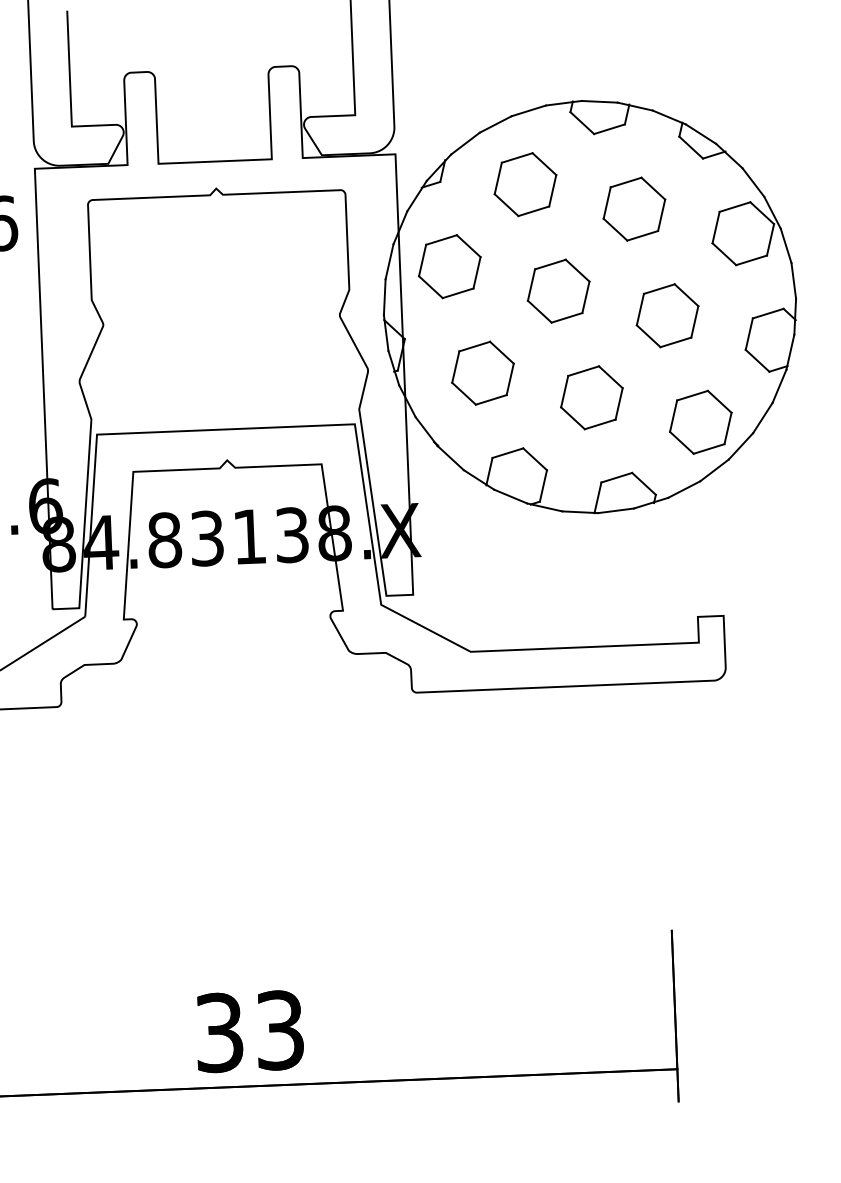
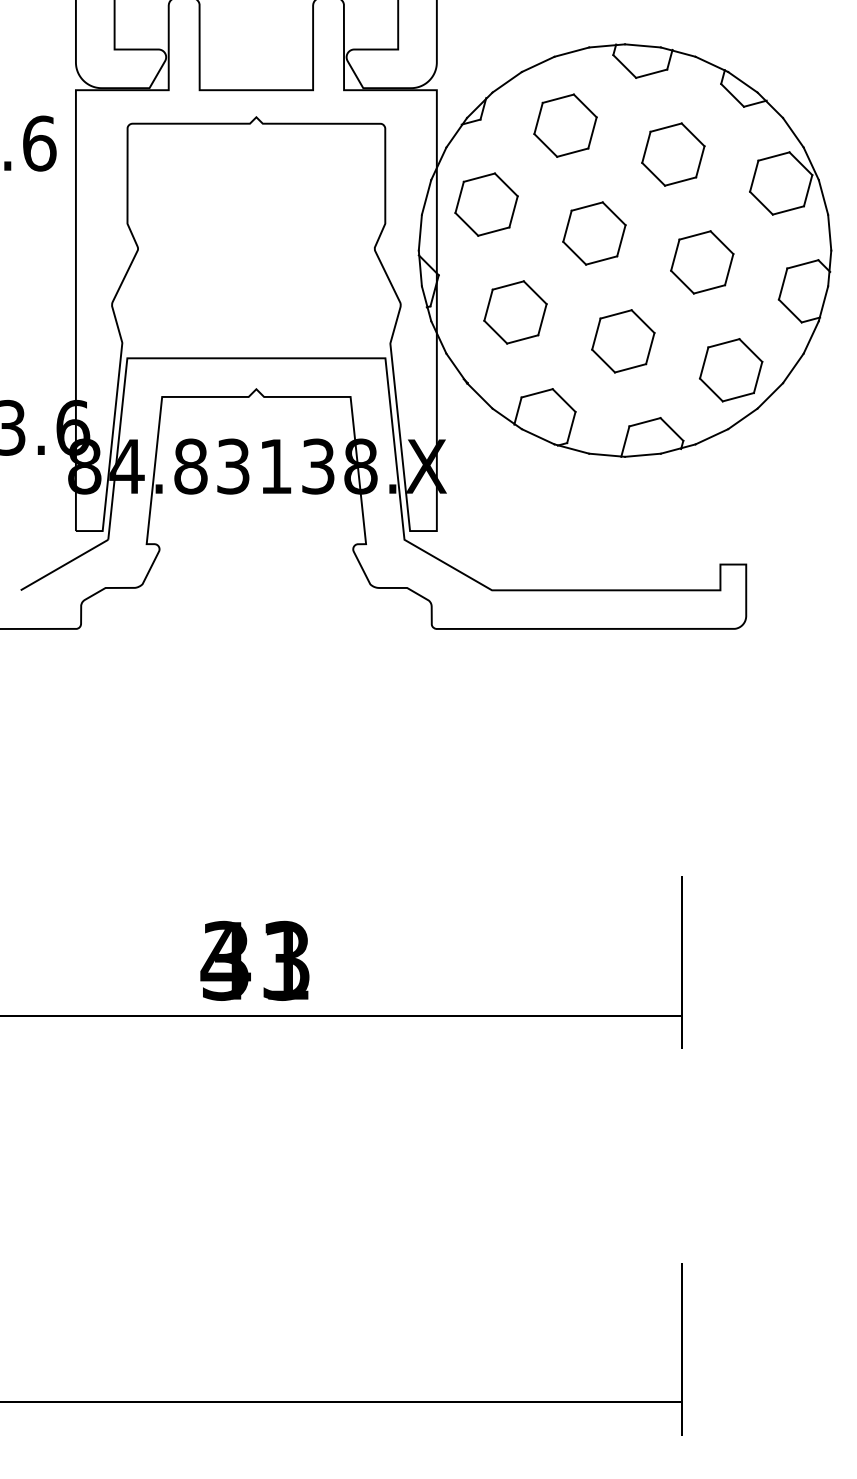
text: (248, 1031) -> (254, 960), 33 -> 41

